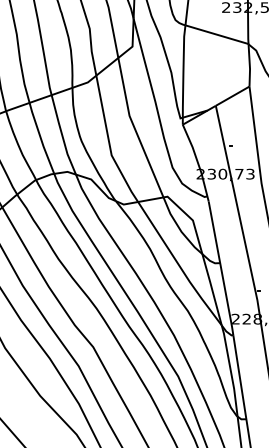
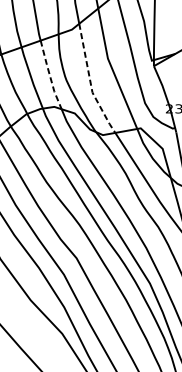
line: (62, 136) -> (50, 76), solid -> dashed
line: (109, 143) -> (90, 82), solid -> dashed

